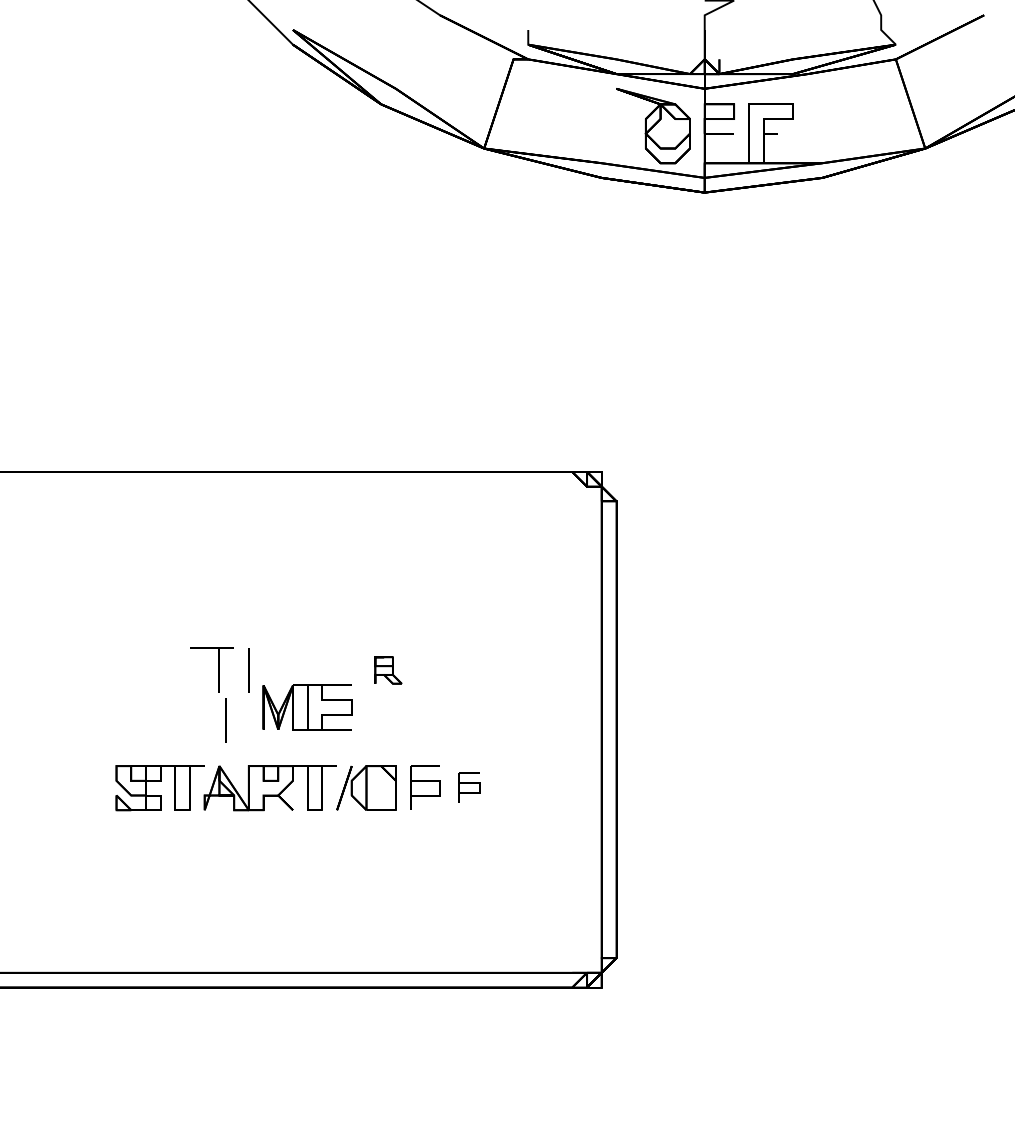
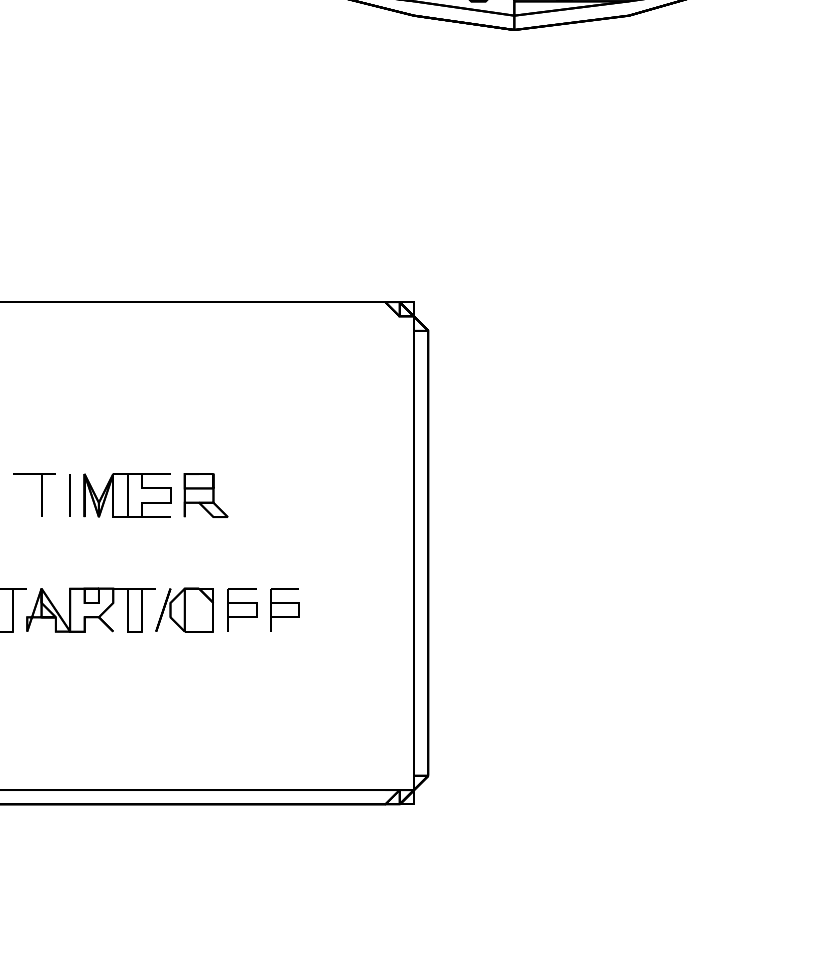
part: (388, 670) -> (206, 495), size x1.67
part: (307, 707) -> (127, 495), moved
line: (225, 720) -> (47, 544), removed
part: (469, 787) -> (285, 609), size x1.43

